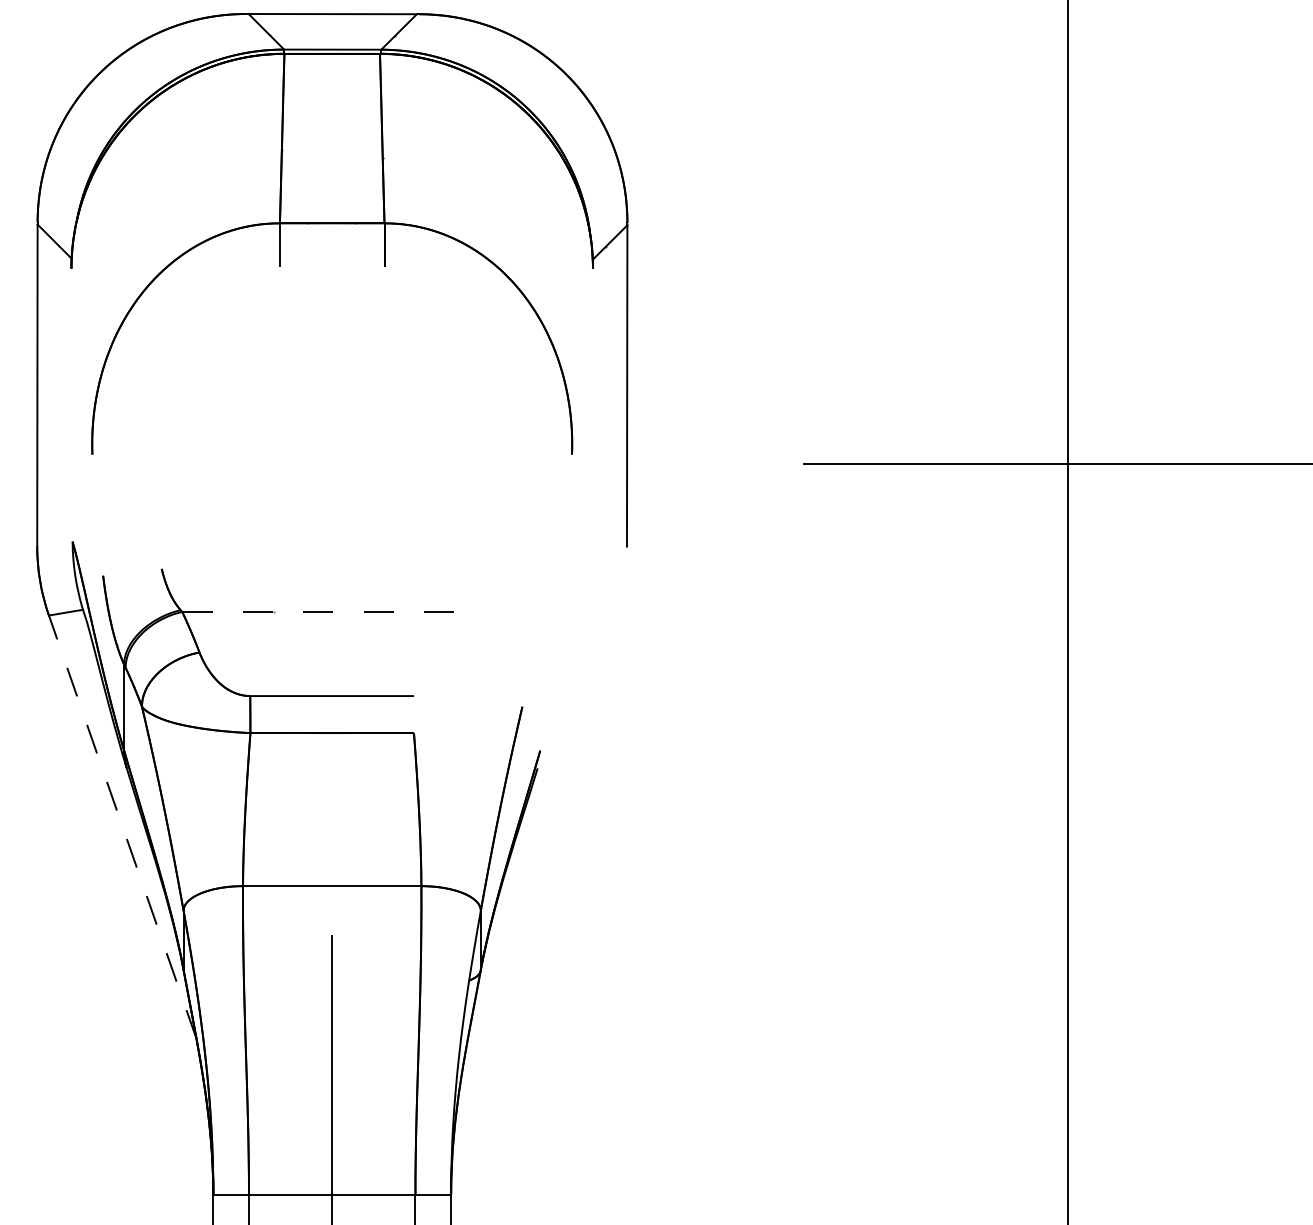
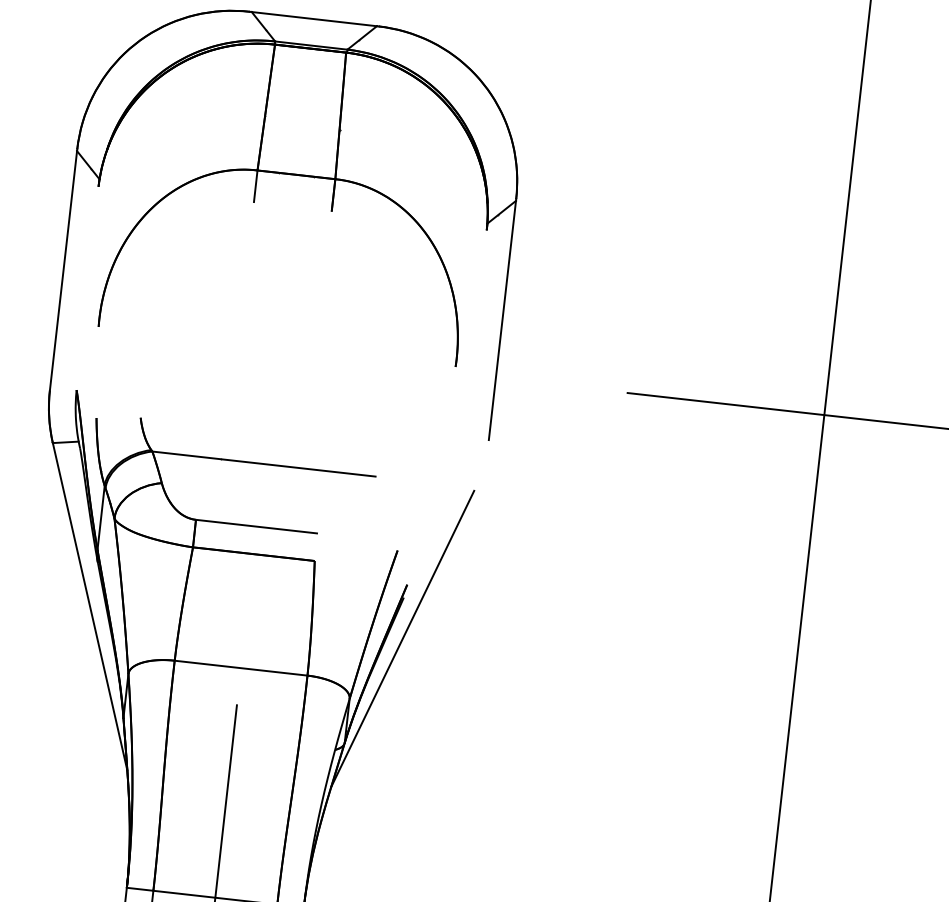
line: (332, 611) -> (264, 463), dashed -> solid
line: (542, 823) -> (402, 639), added
line: (122, 826) -> (89, 606), dashed -> solid

